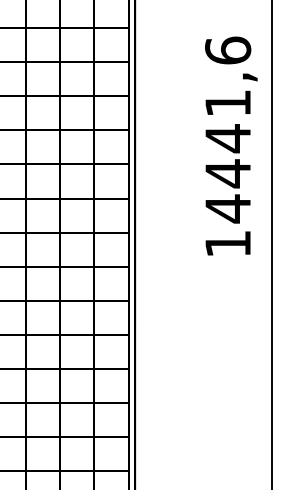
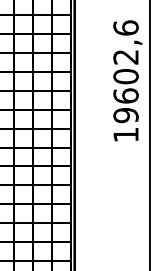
text: (227, 156) -> (125, 86), 14441,6 -> 19602,6

